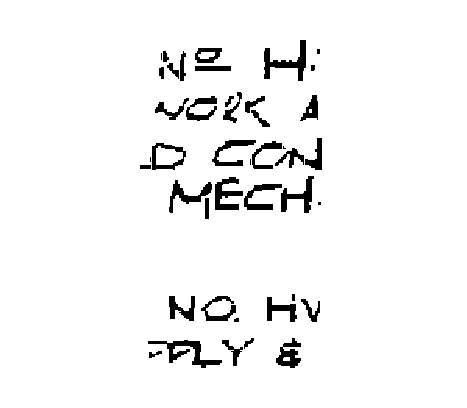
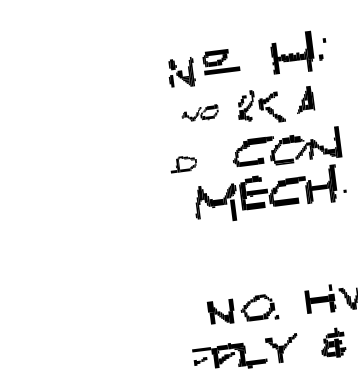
part: (308, 107) -> (303, 99), moved
part: (185, 108) -> (199, 113), size x0.6
part: (162, 156) -> (183, 164), size x0.6

